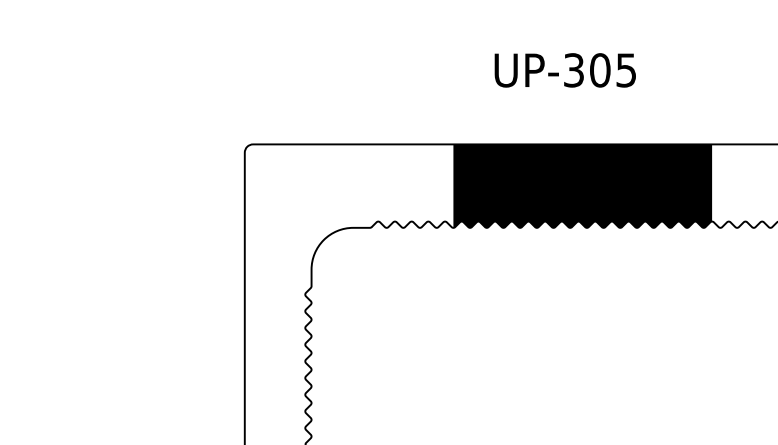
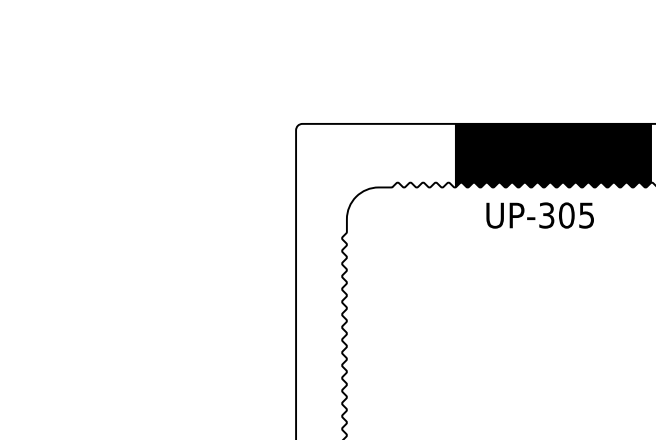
text: (564, 70) -> (539, 215), moved

